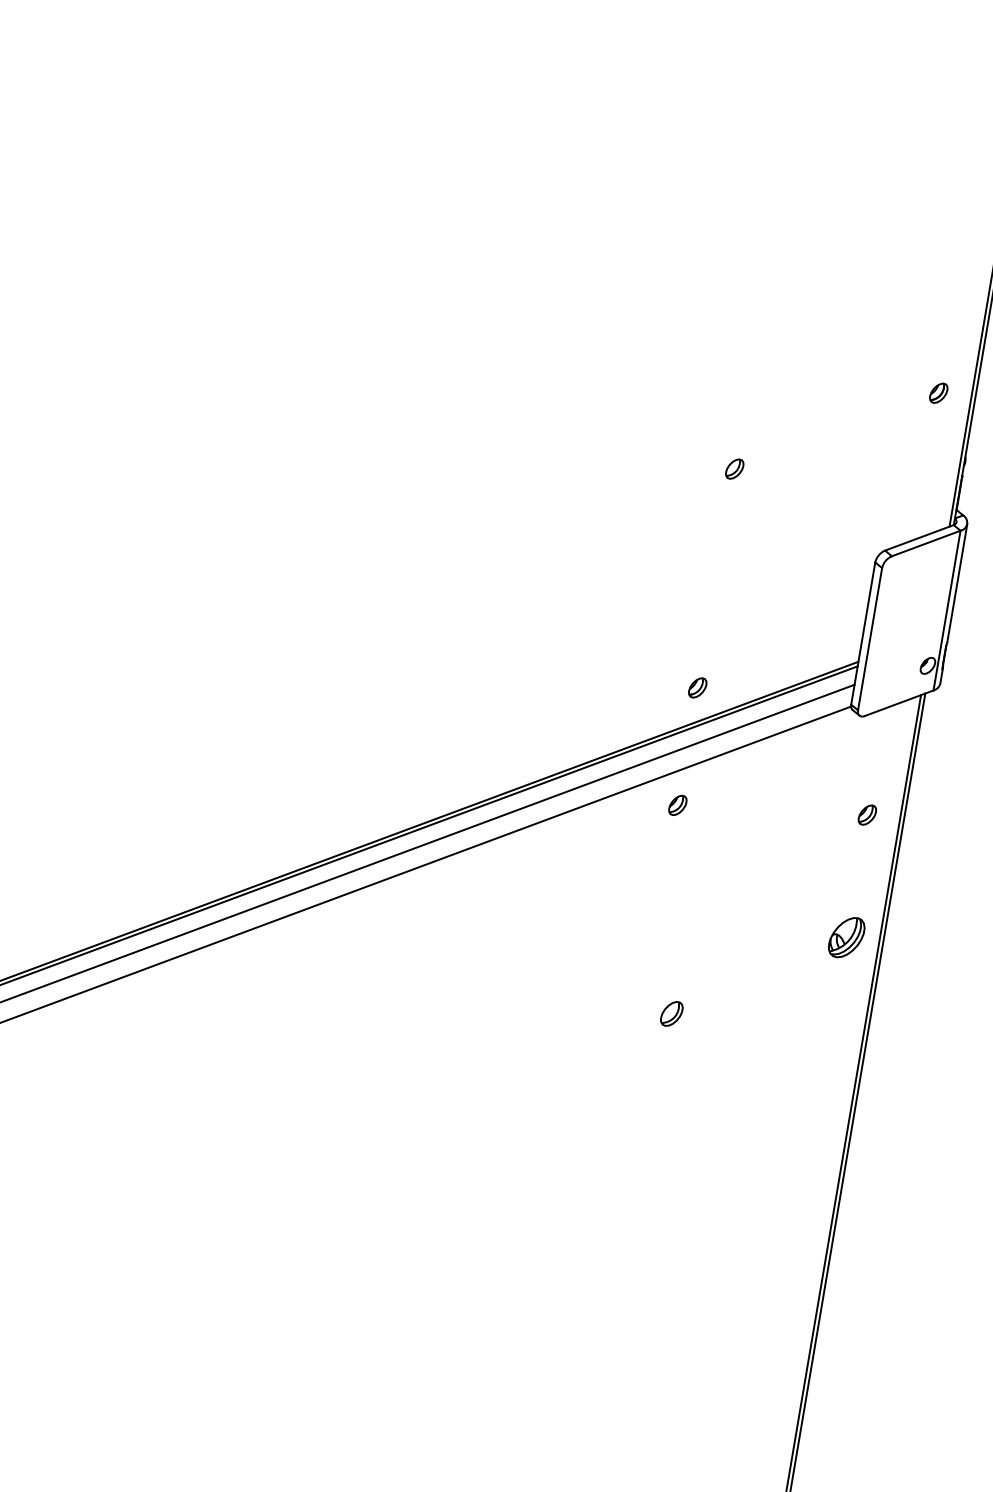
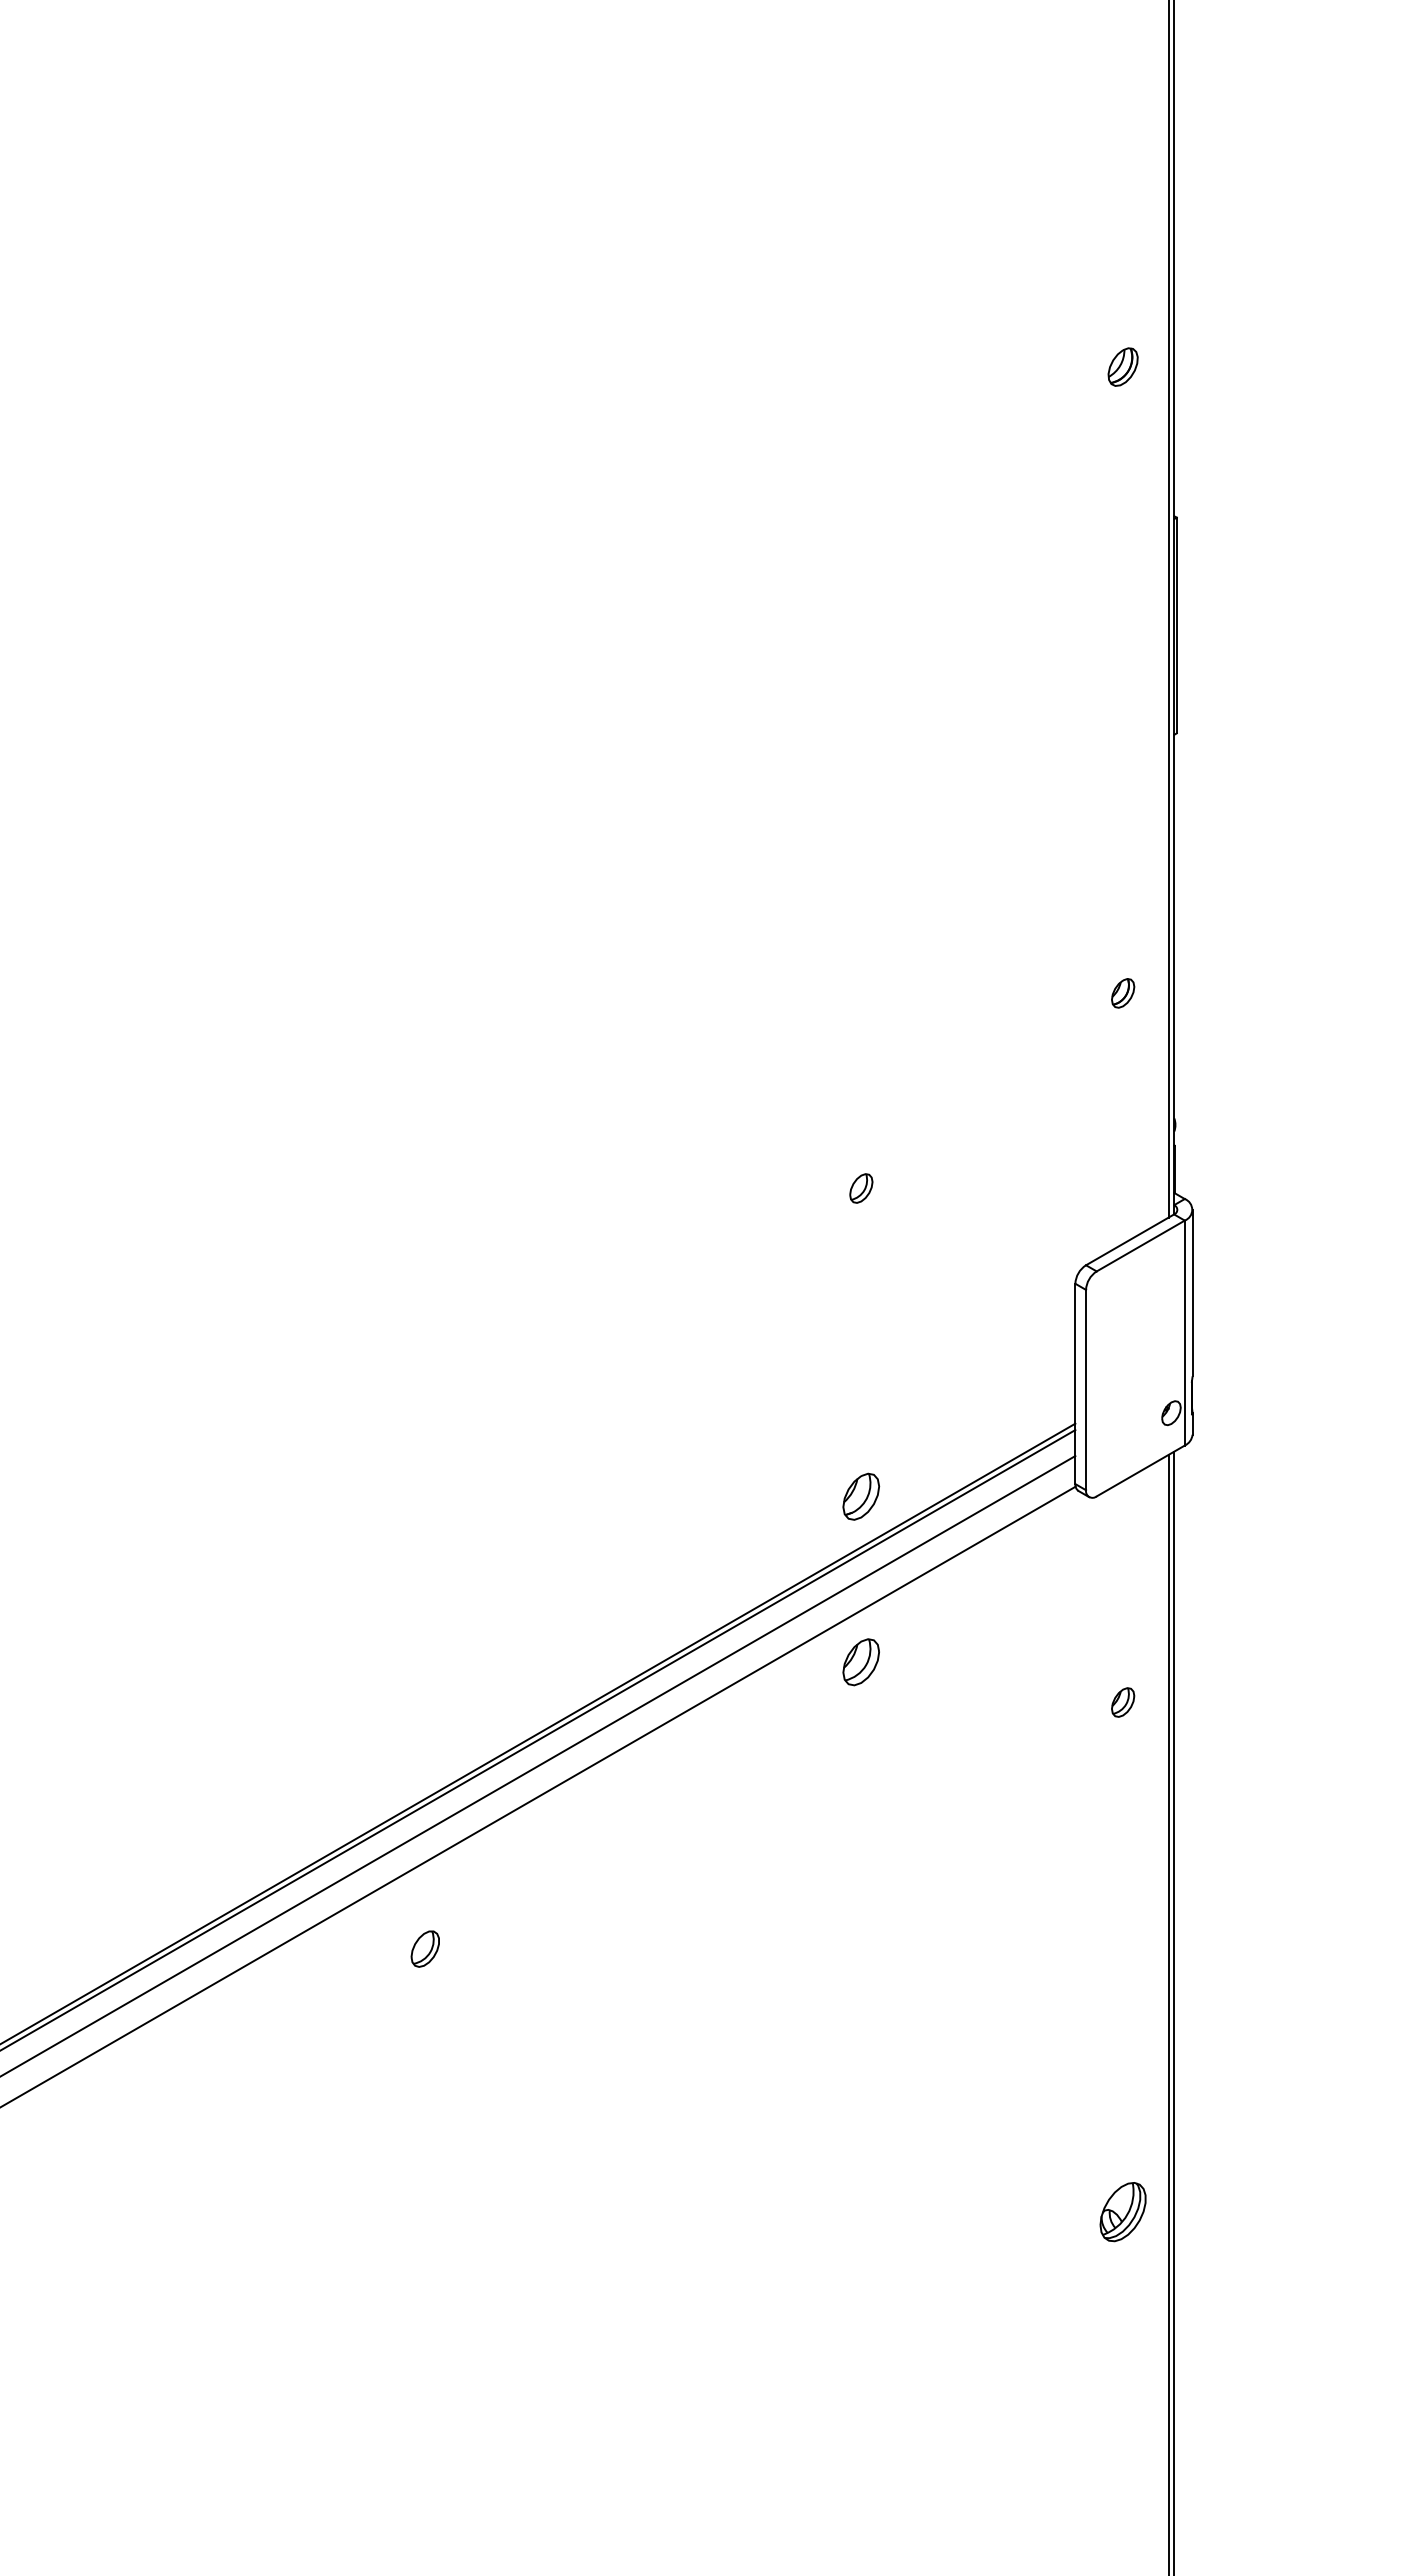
part: (939, 393) -> (1123, 993), moved
part: (697, 687) -> (861, 1496), size x1.6
part: (678, 804) -> (861, 1661), size x1.6
part: (867, 815) -> (1123, 1702), moved
part: (846, 937) -> (1122, 2212), moved
part: (671, 1013) -> (424, 1948), moved

